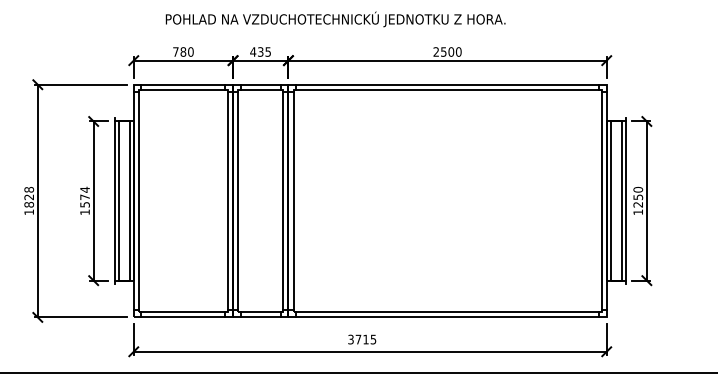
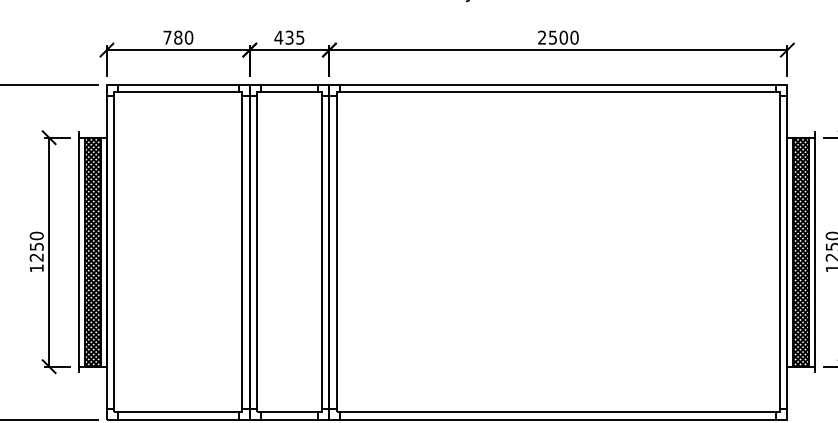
text: (84, 196) -> (35, 245), 1574 -> 1250
hatch: (123, 200) -> (92, 251), added
hatch: (615, 200) -> (800, 251), added

